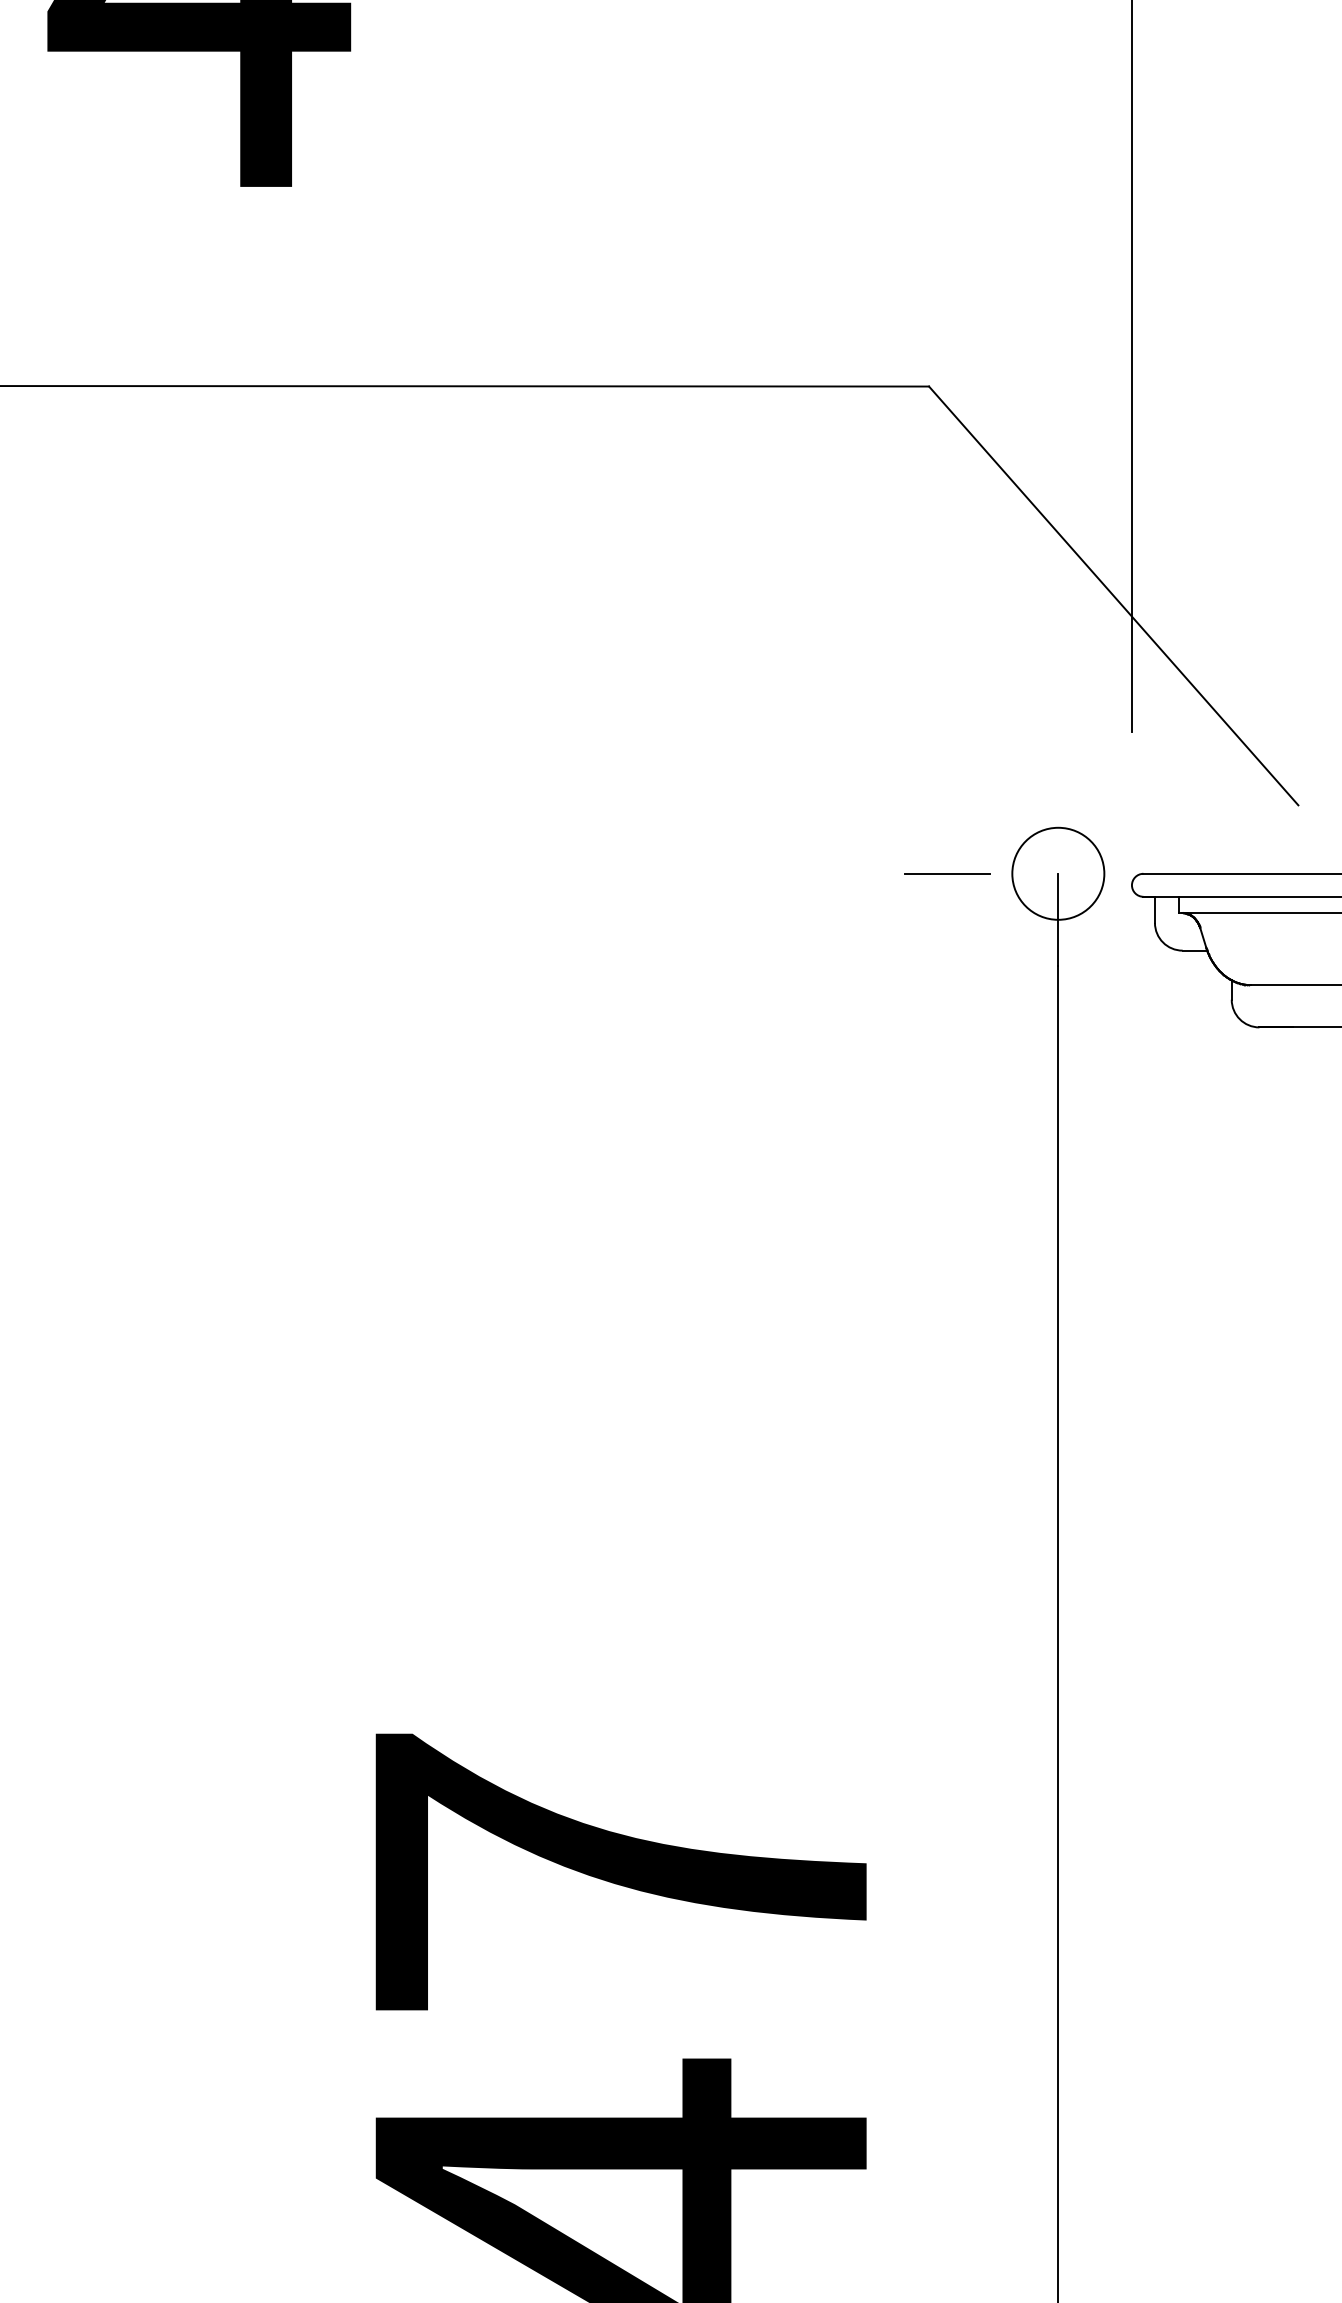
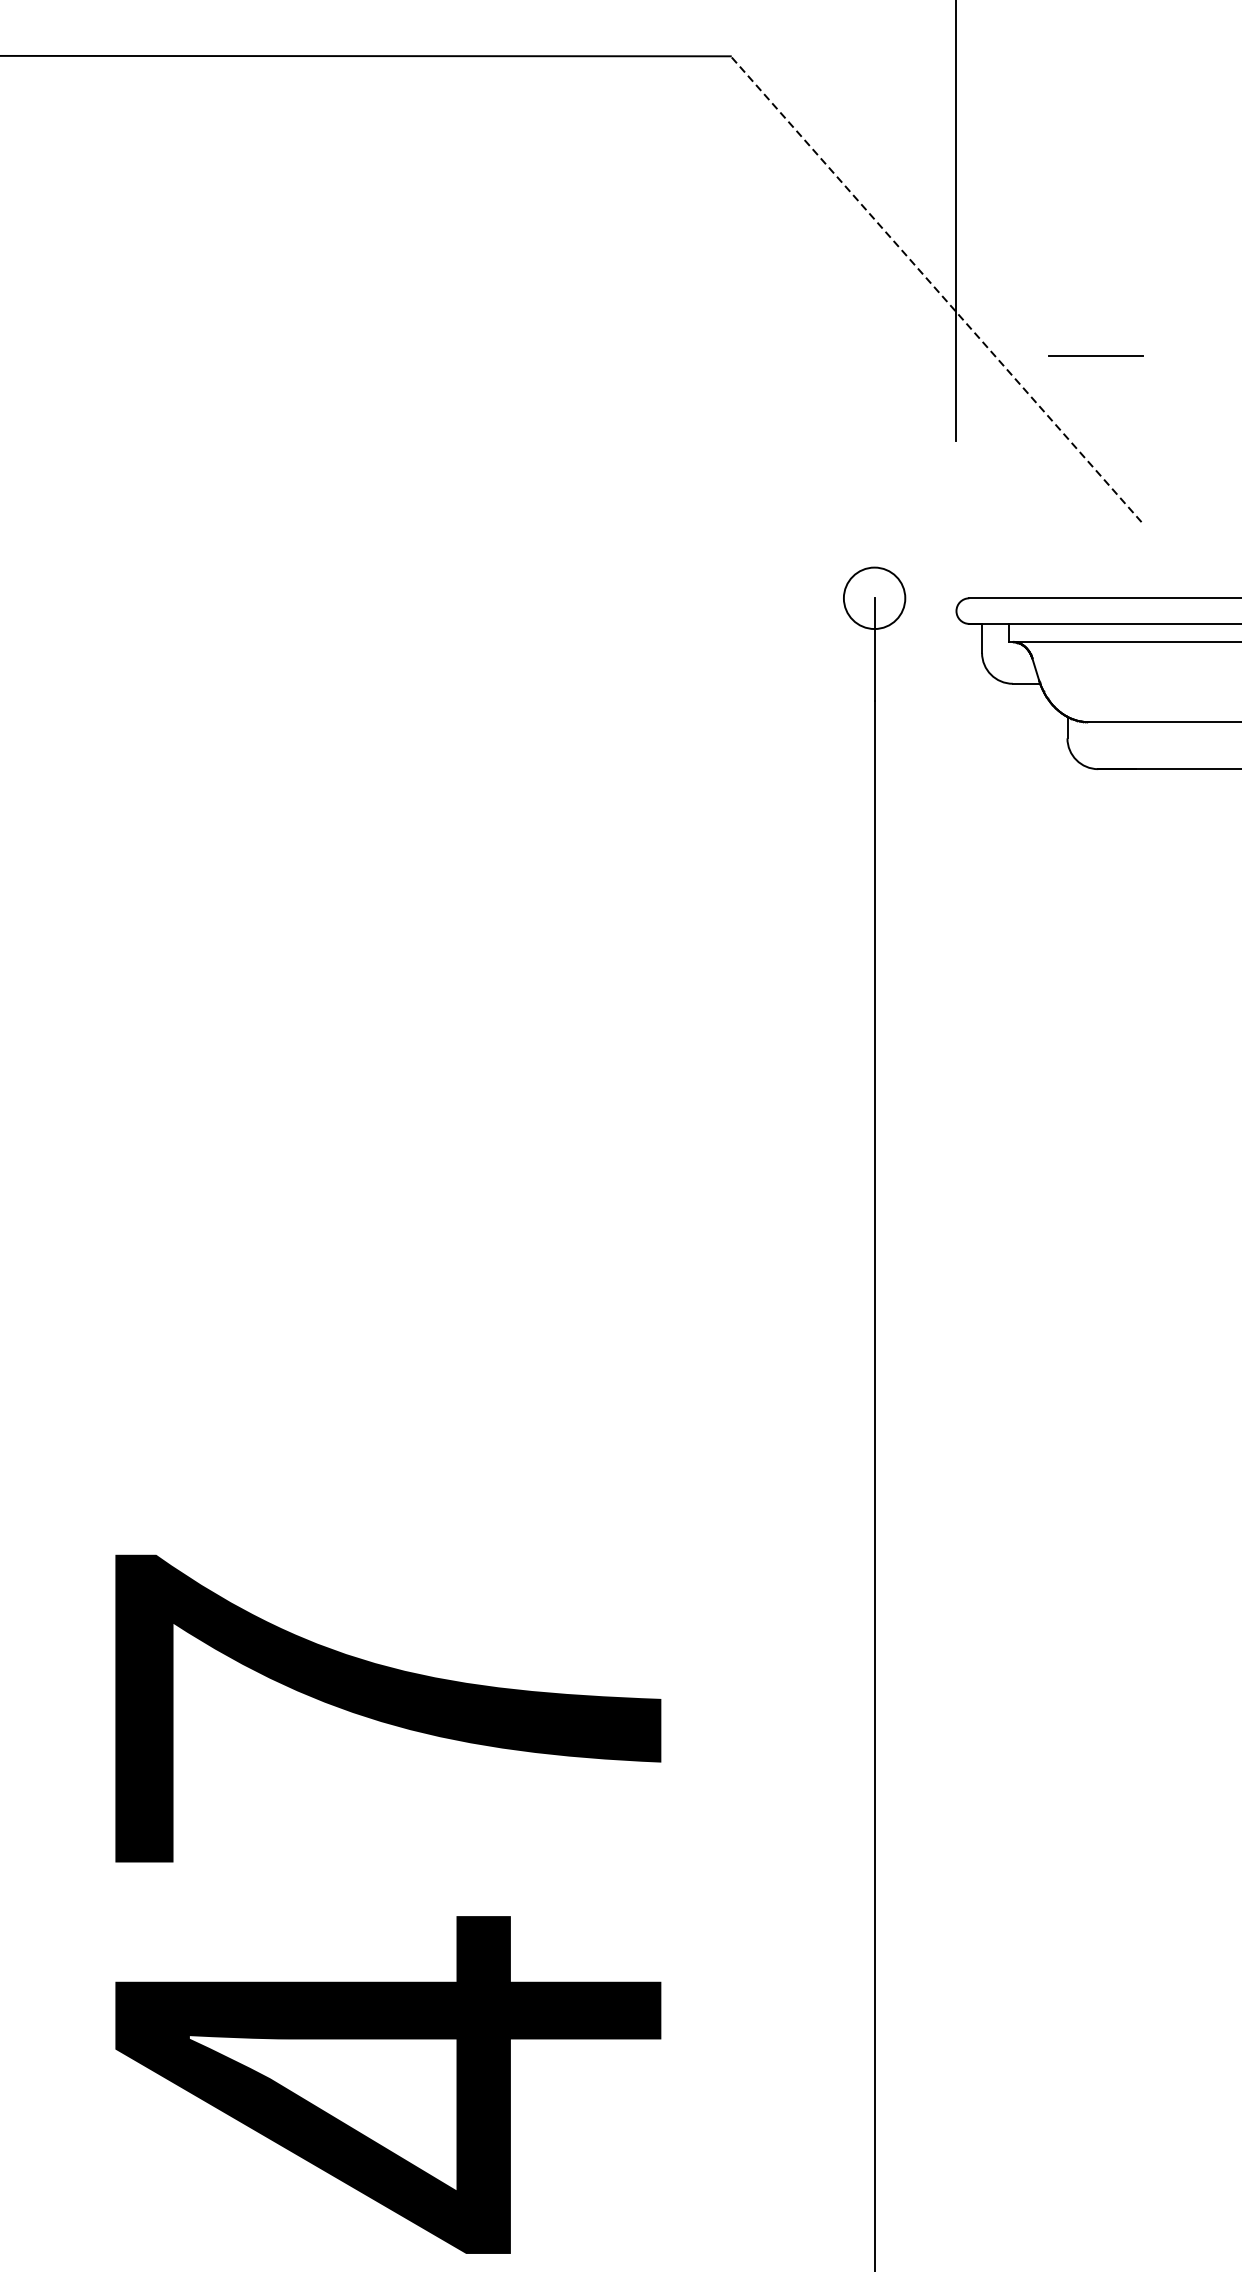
line: (1113, 595) -> (935, 288), solid -> dashed
line: (947, 873) -> (1096, 355), moved
circle: (1058, 873) -> (874, 597), size x0.6

